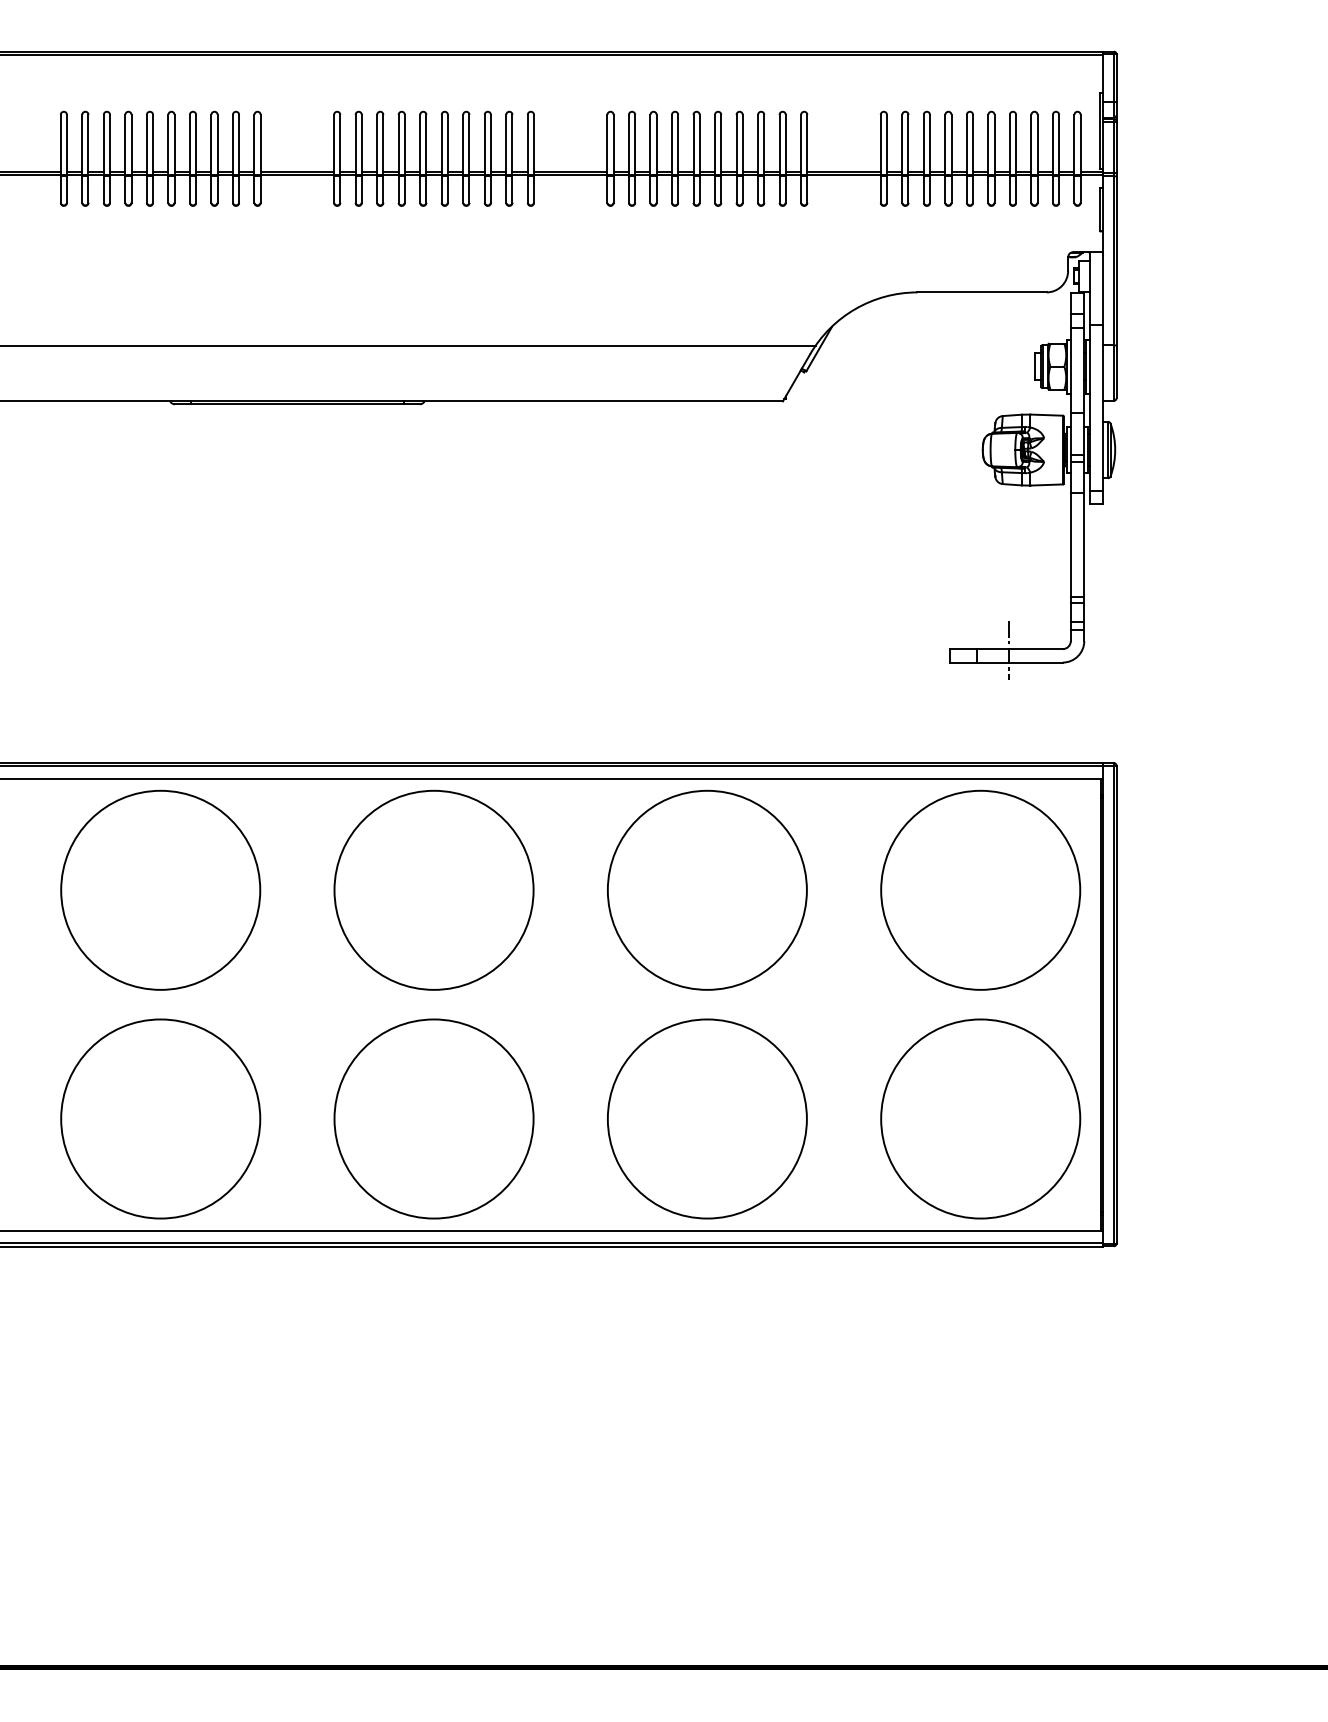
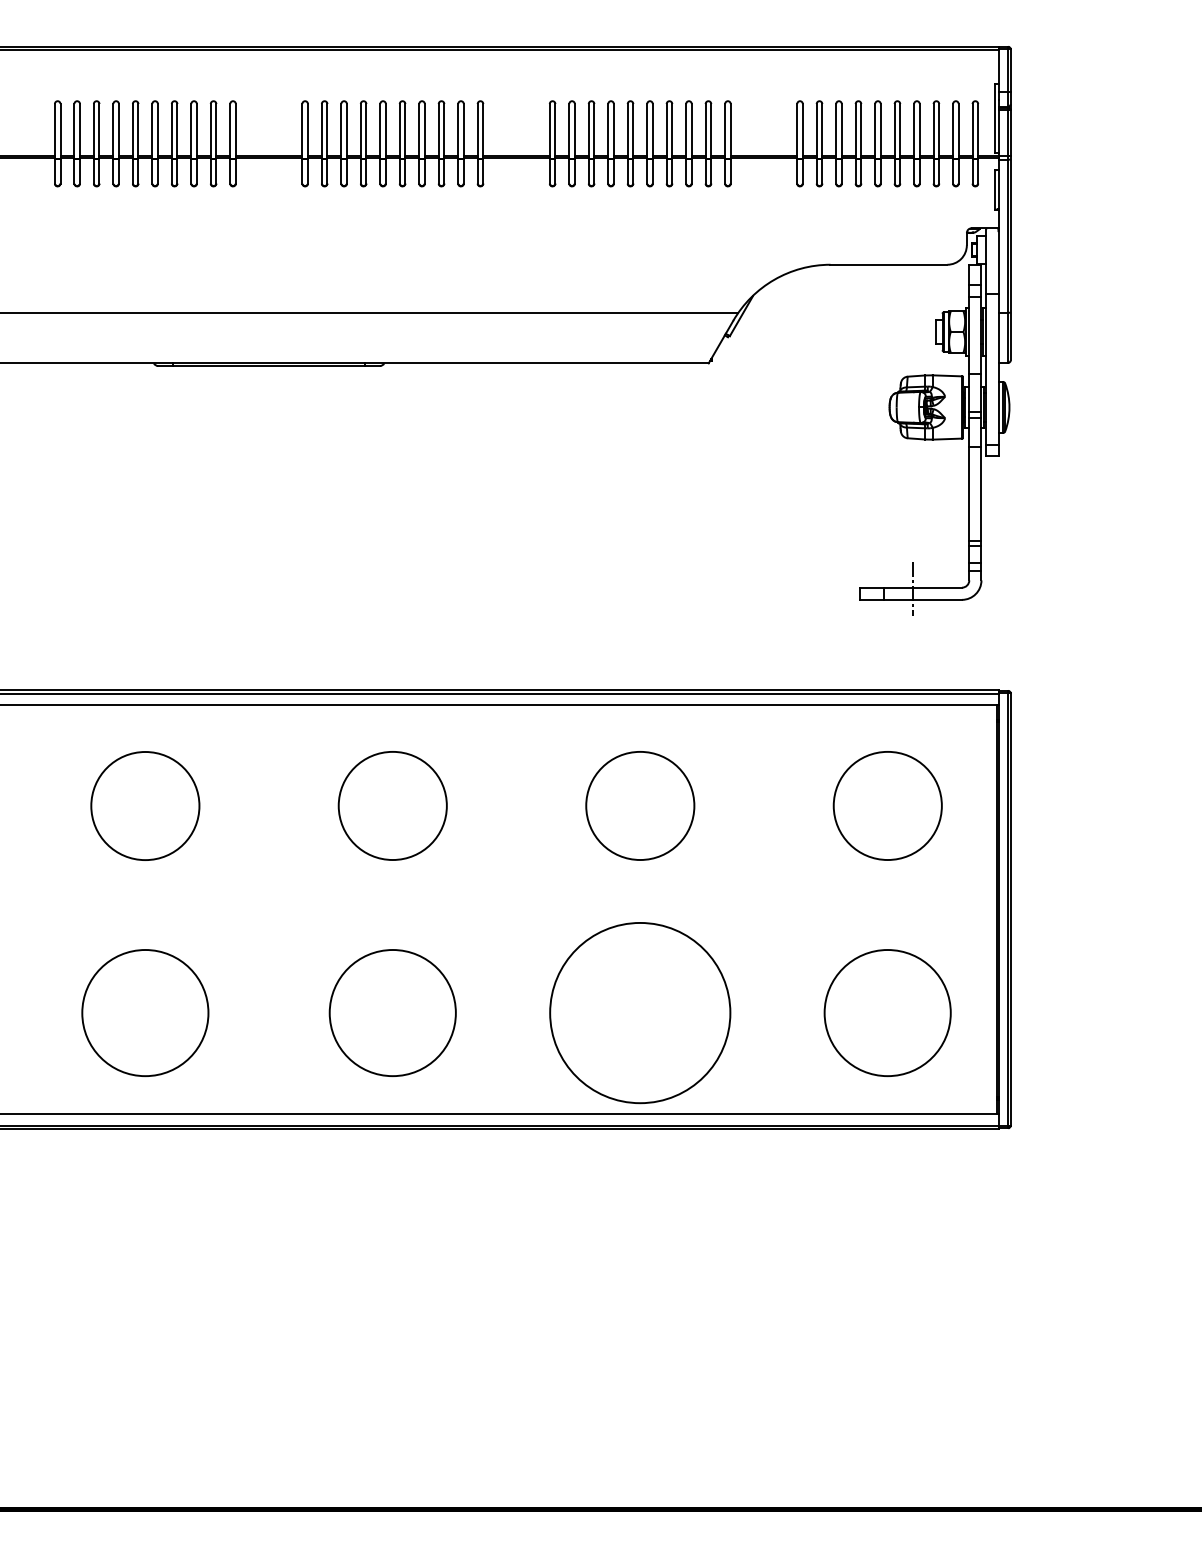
circle: (160, 889) -> (145, 805), size x0.6
circle: (433, 889) -> (392, 805), size x0.6
circle: (707, 889) -> (640, 805), size x0.6
circle: (980, 889) -> (887, 805), size x0.6
circle: (160, 1118) -> (145, 1012), size x0.7
circle: (433, 1118) -> (392, 1012), size x0.7
circle: (980, 1118) -> (887, 1012), size x0.7

